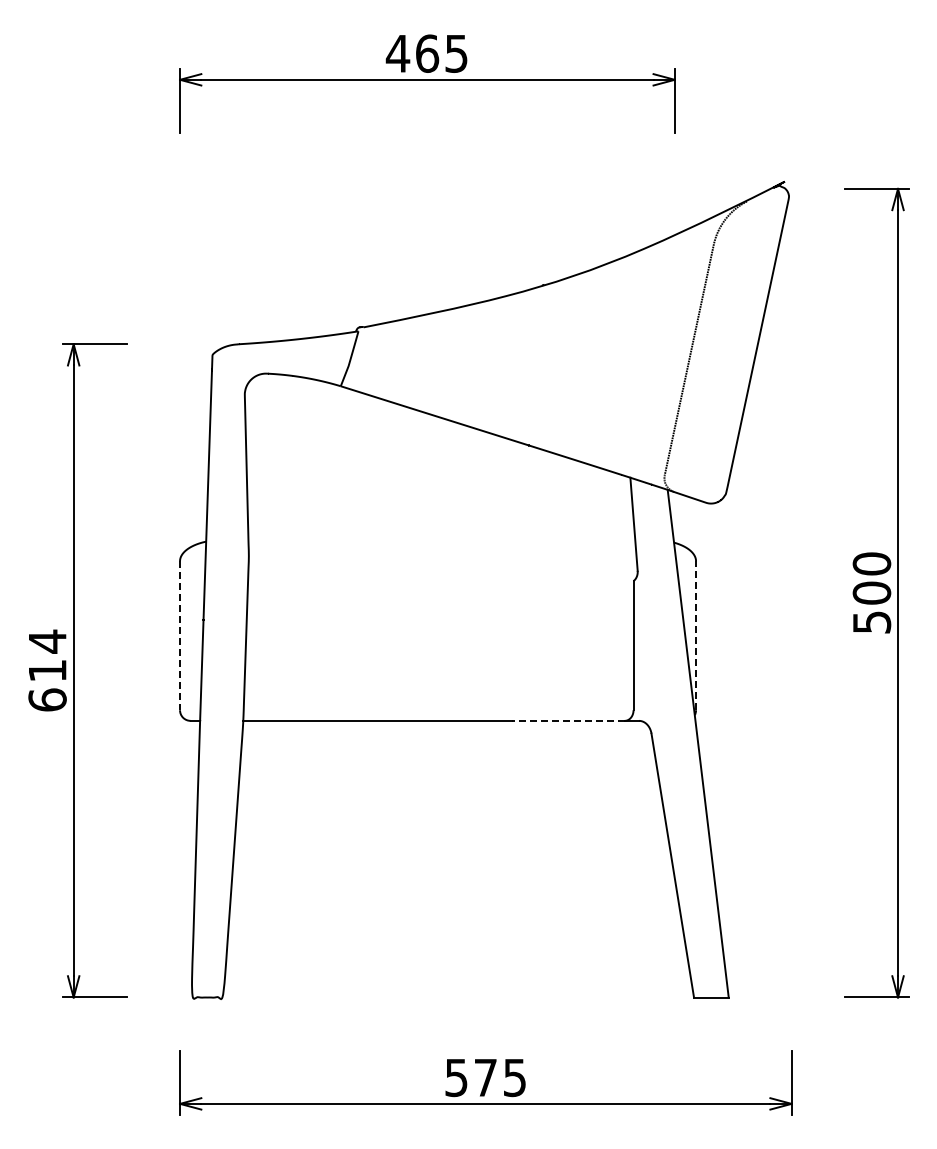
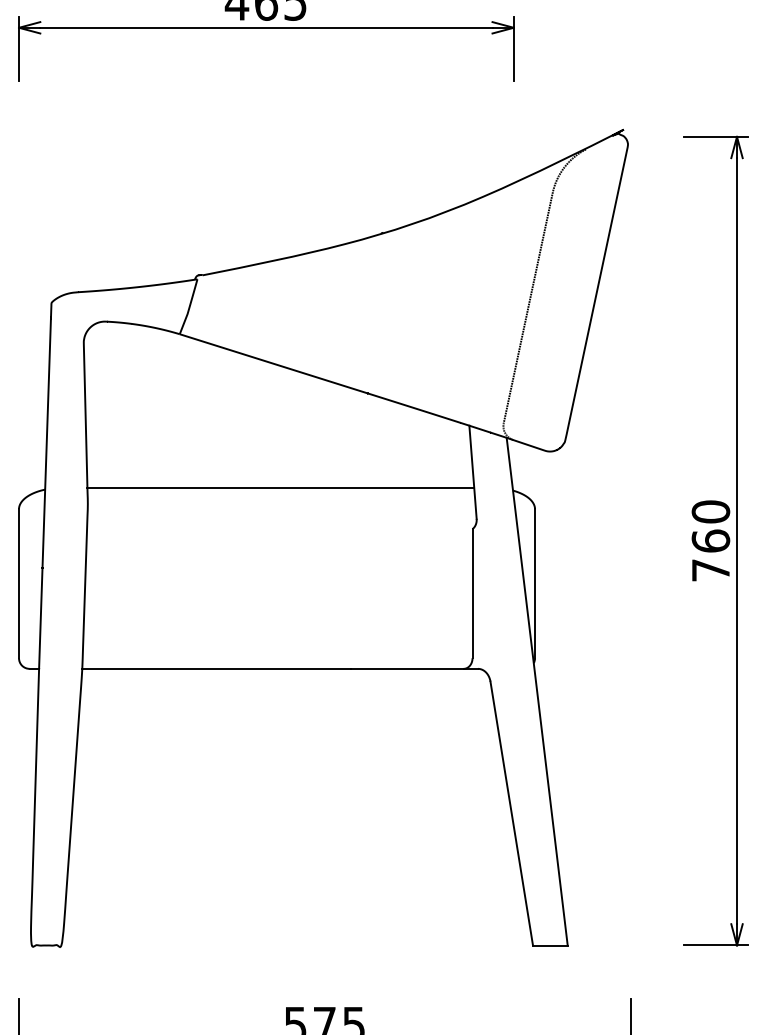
line: (441, 540) -> (280, 488), added
text: (871, 607) -> (710, 555), 500 -> 760
line: (696, 635) -> (535, 583), dashed -> solid
line: (180, 636) -> (19, 584), dashed -> solid
line: (567, 720) -> (406, 668), dashed -> solid

